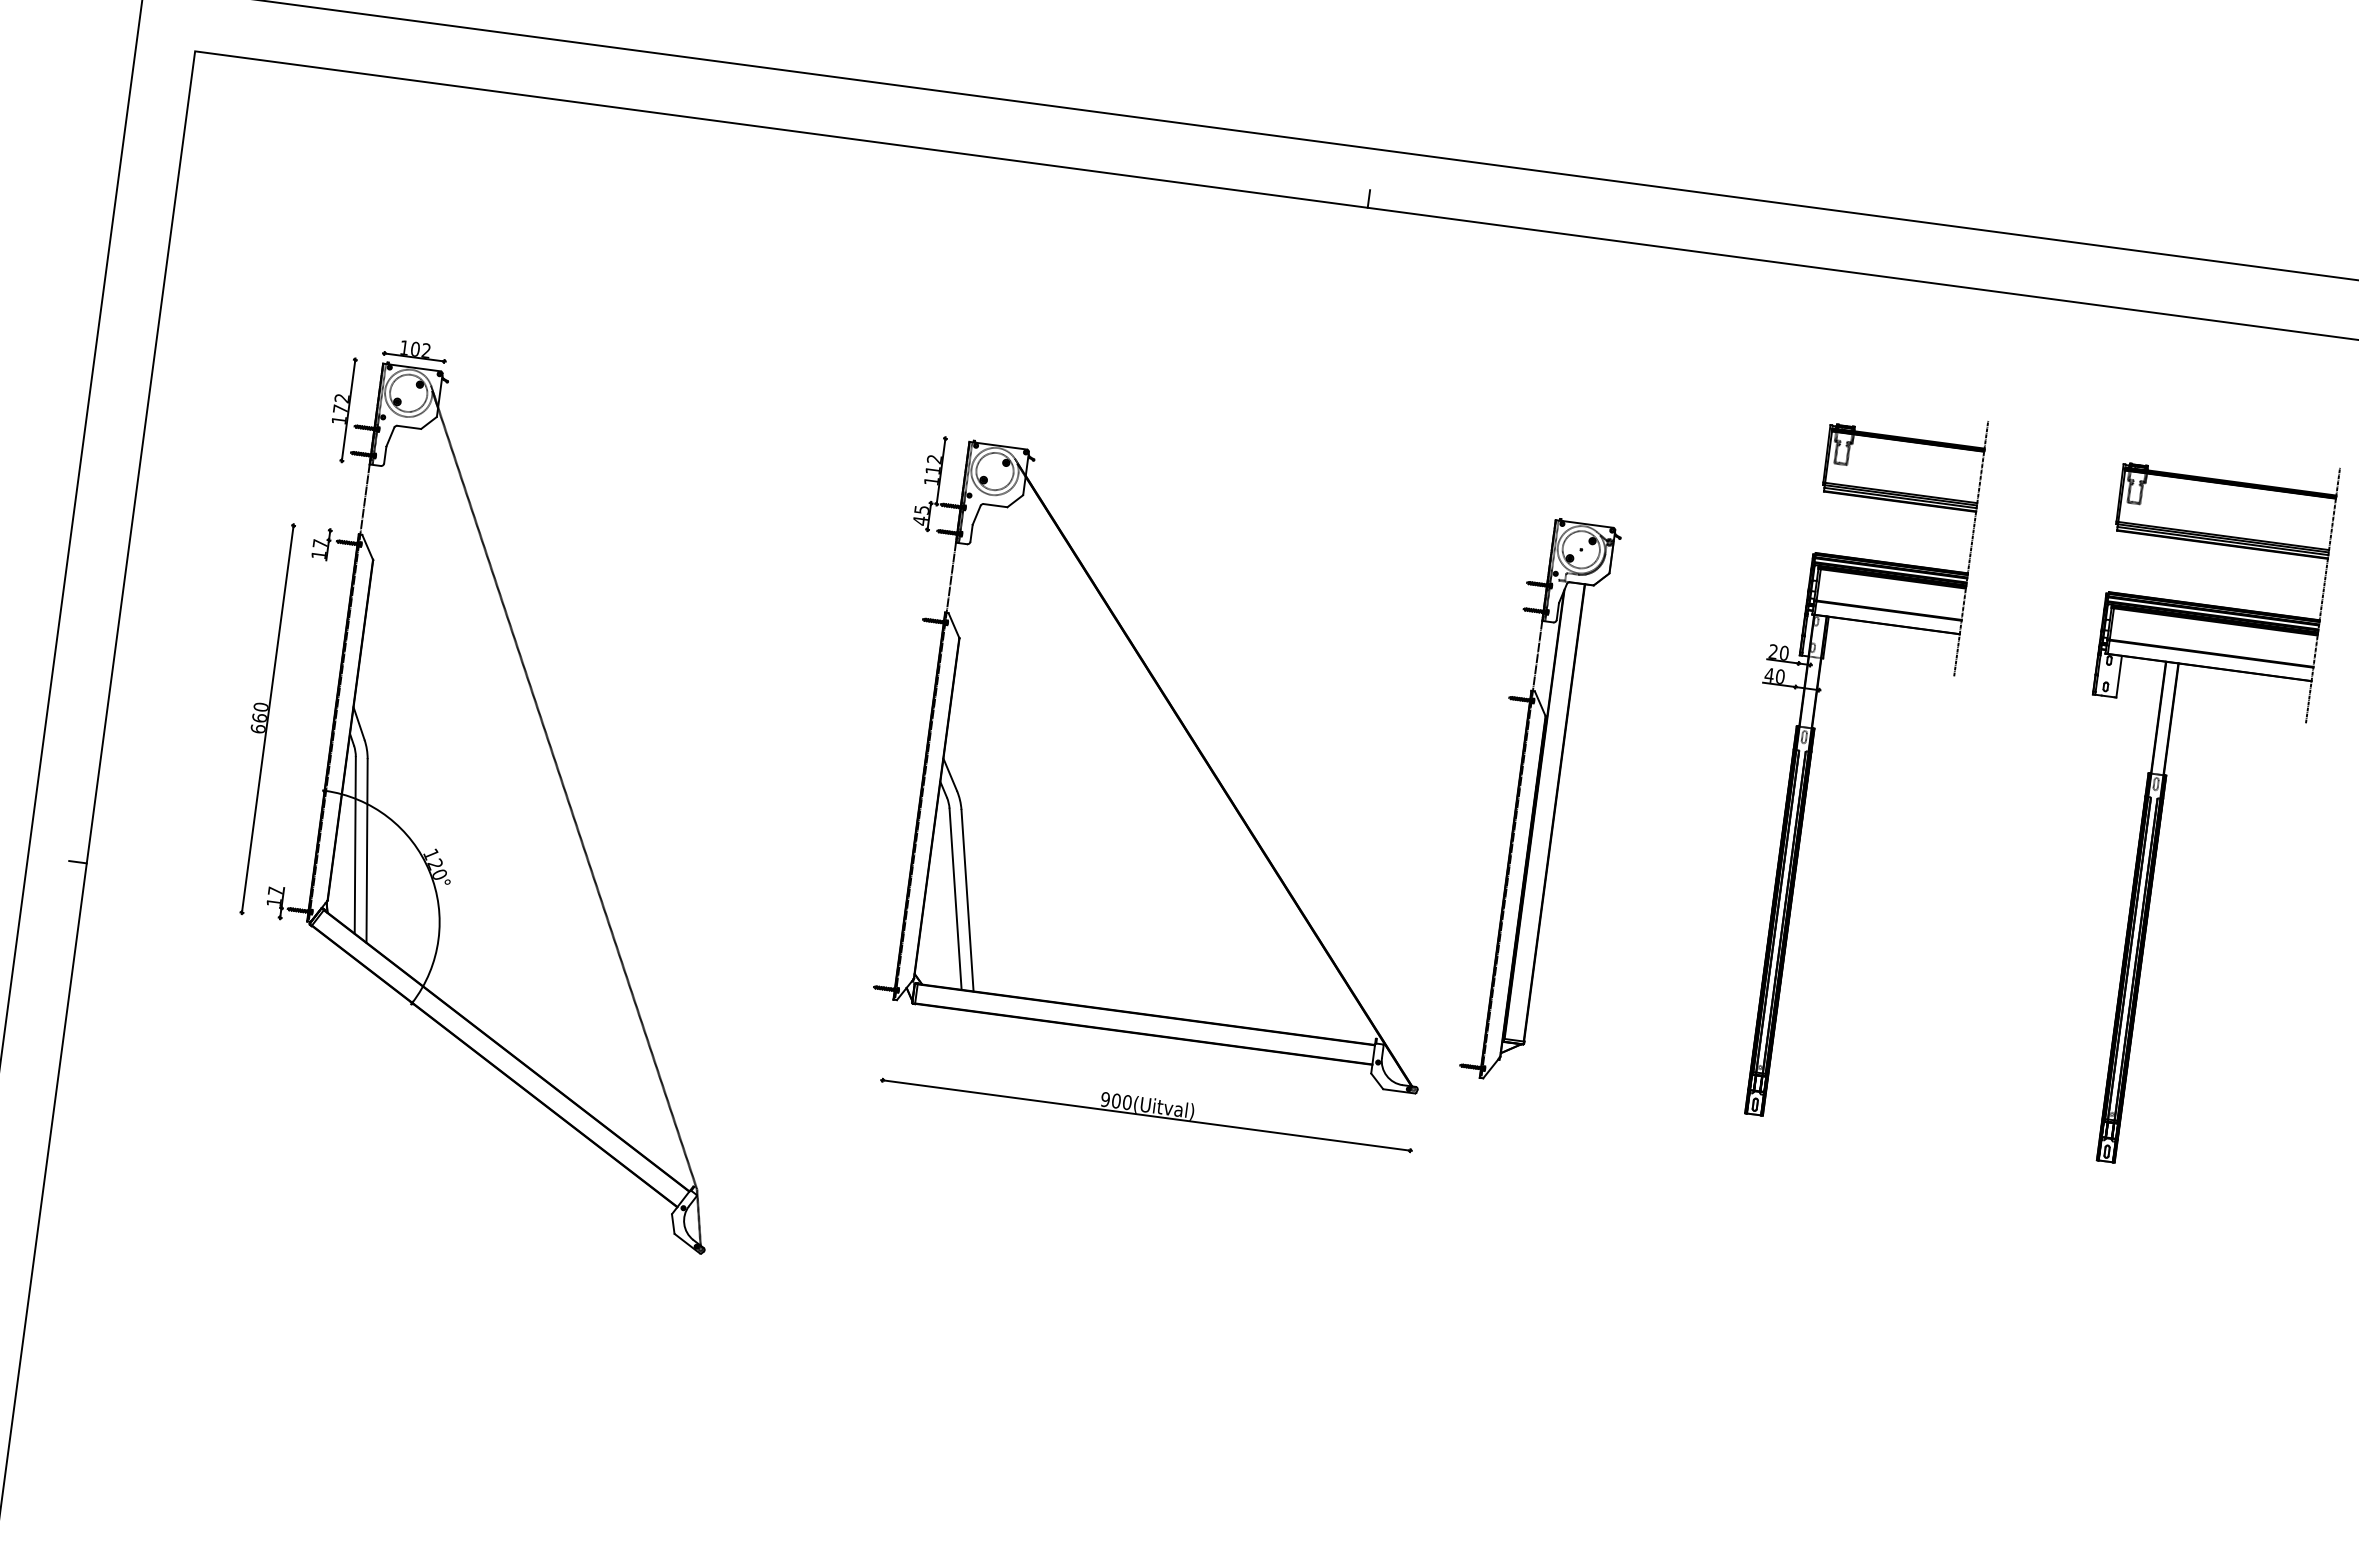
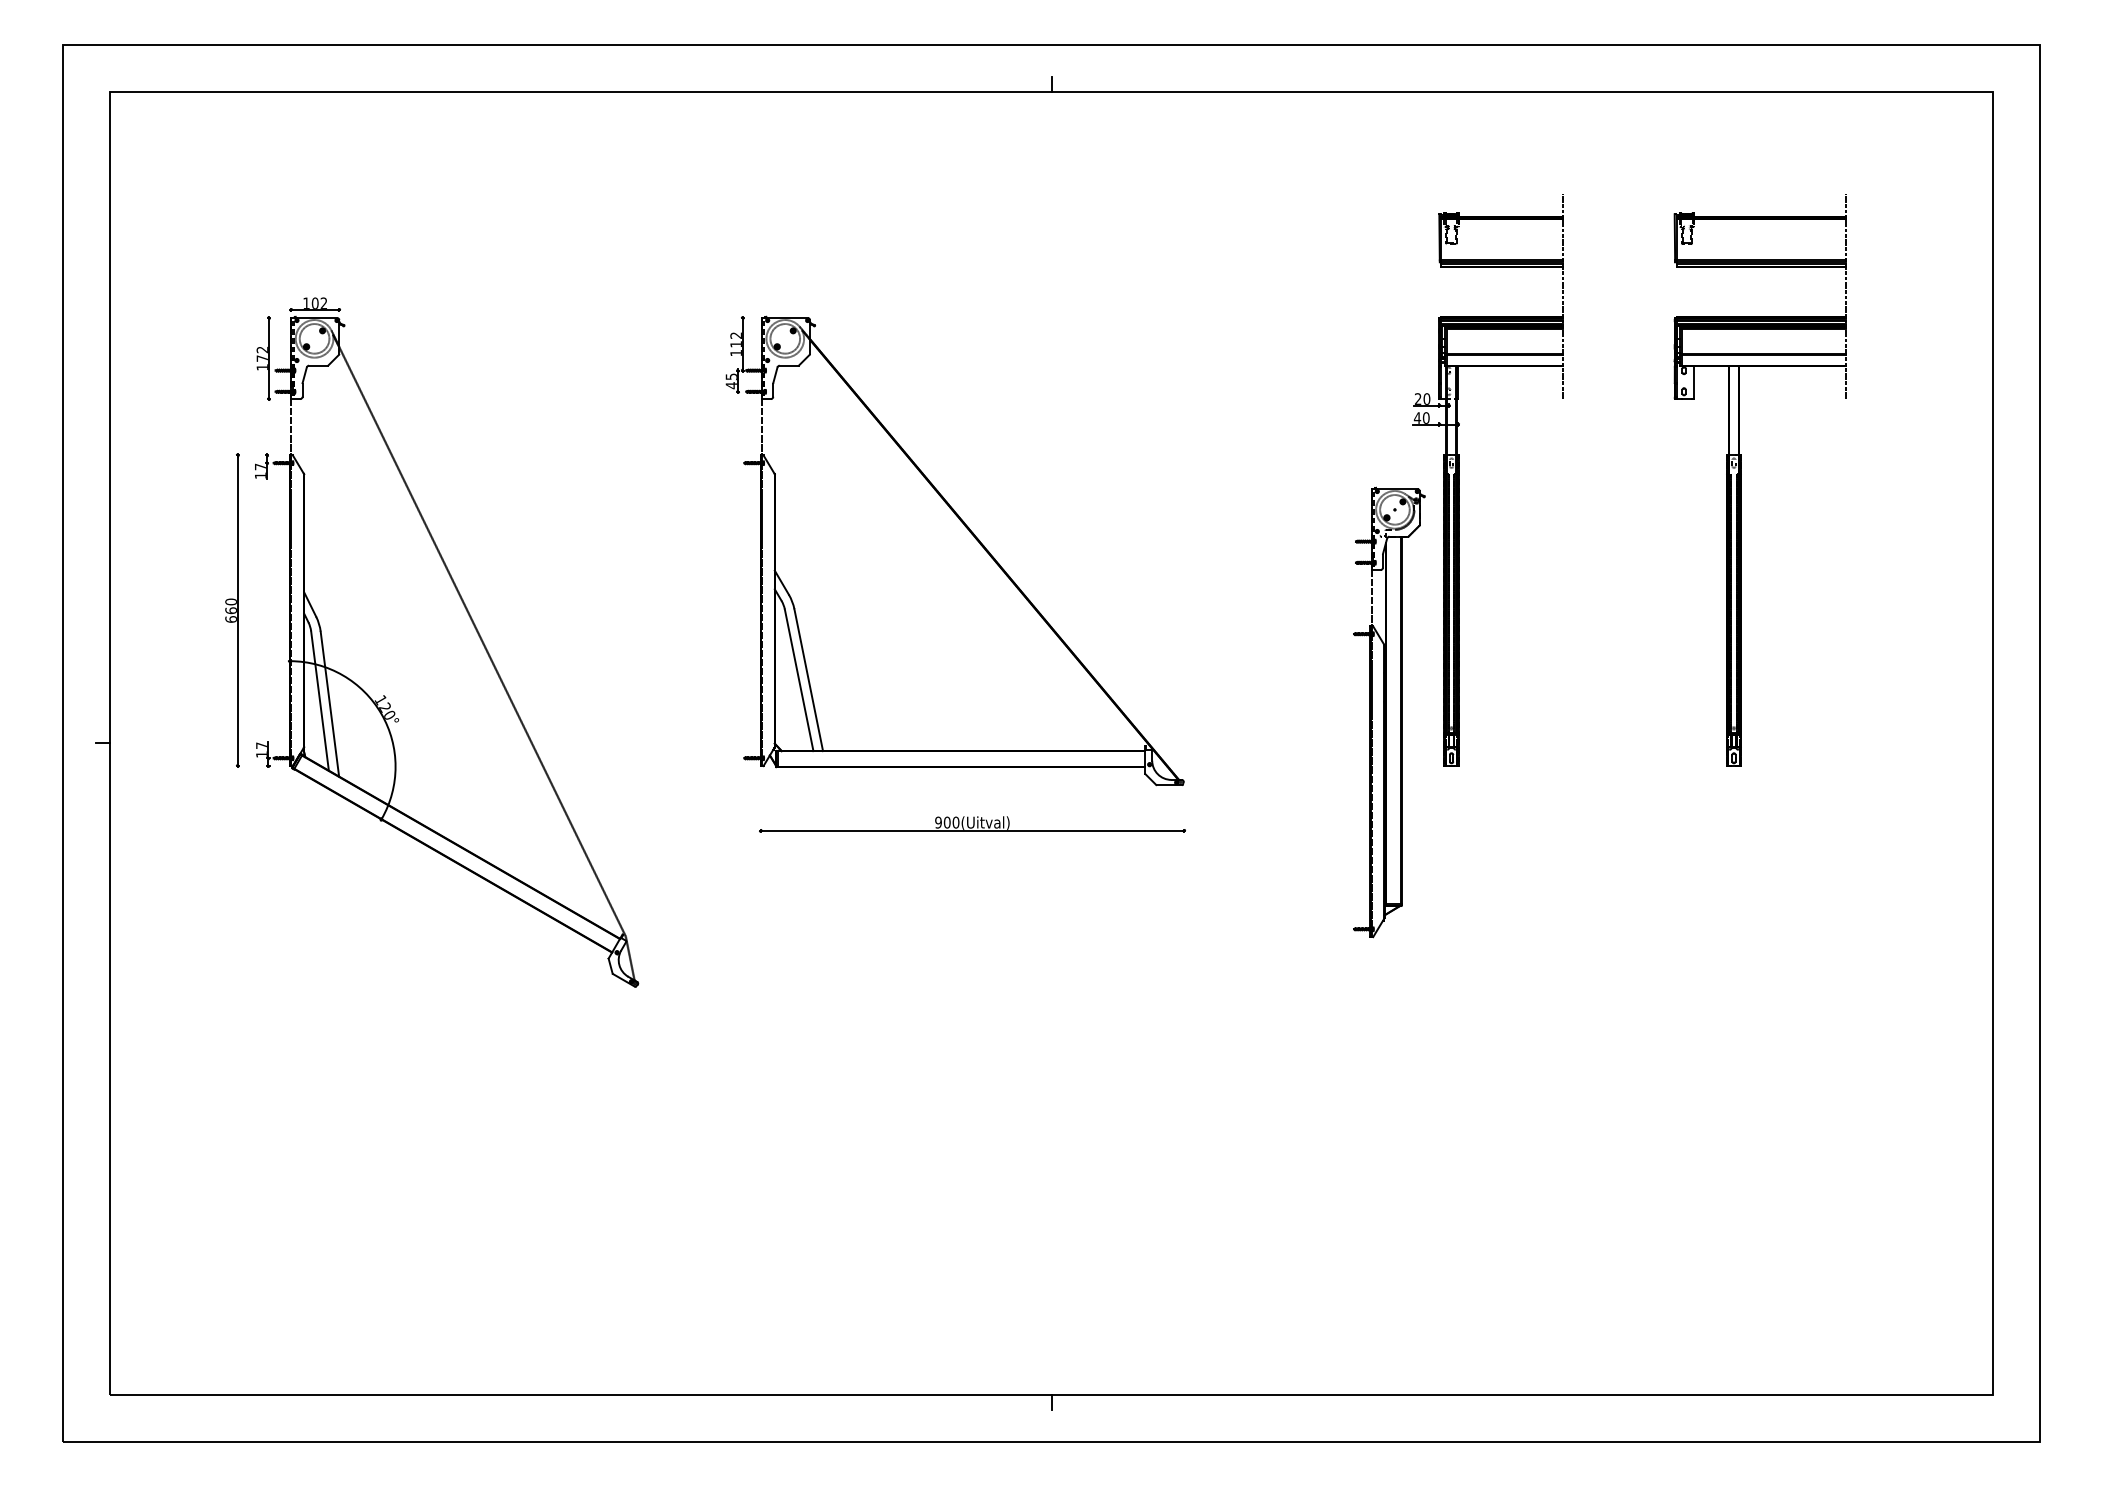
part: (1540, 801) -> (1389, 712), moved

